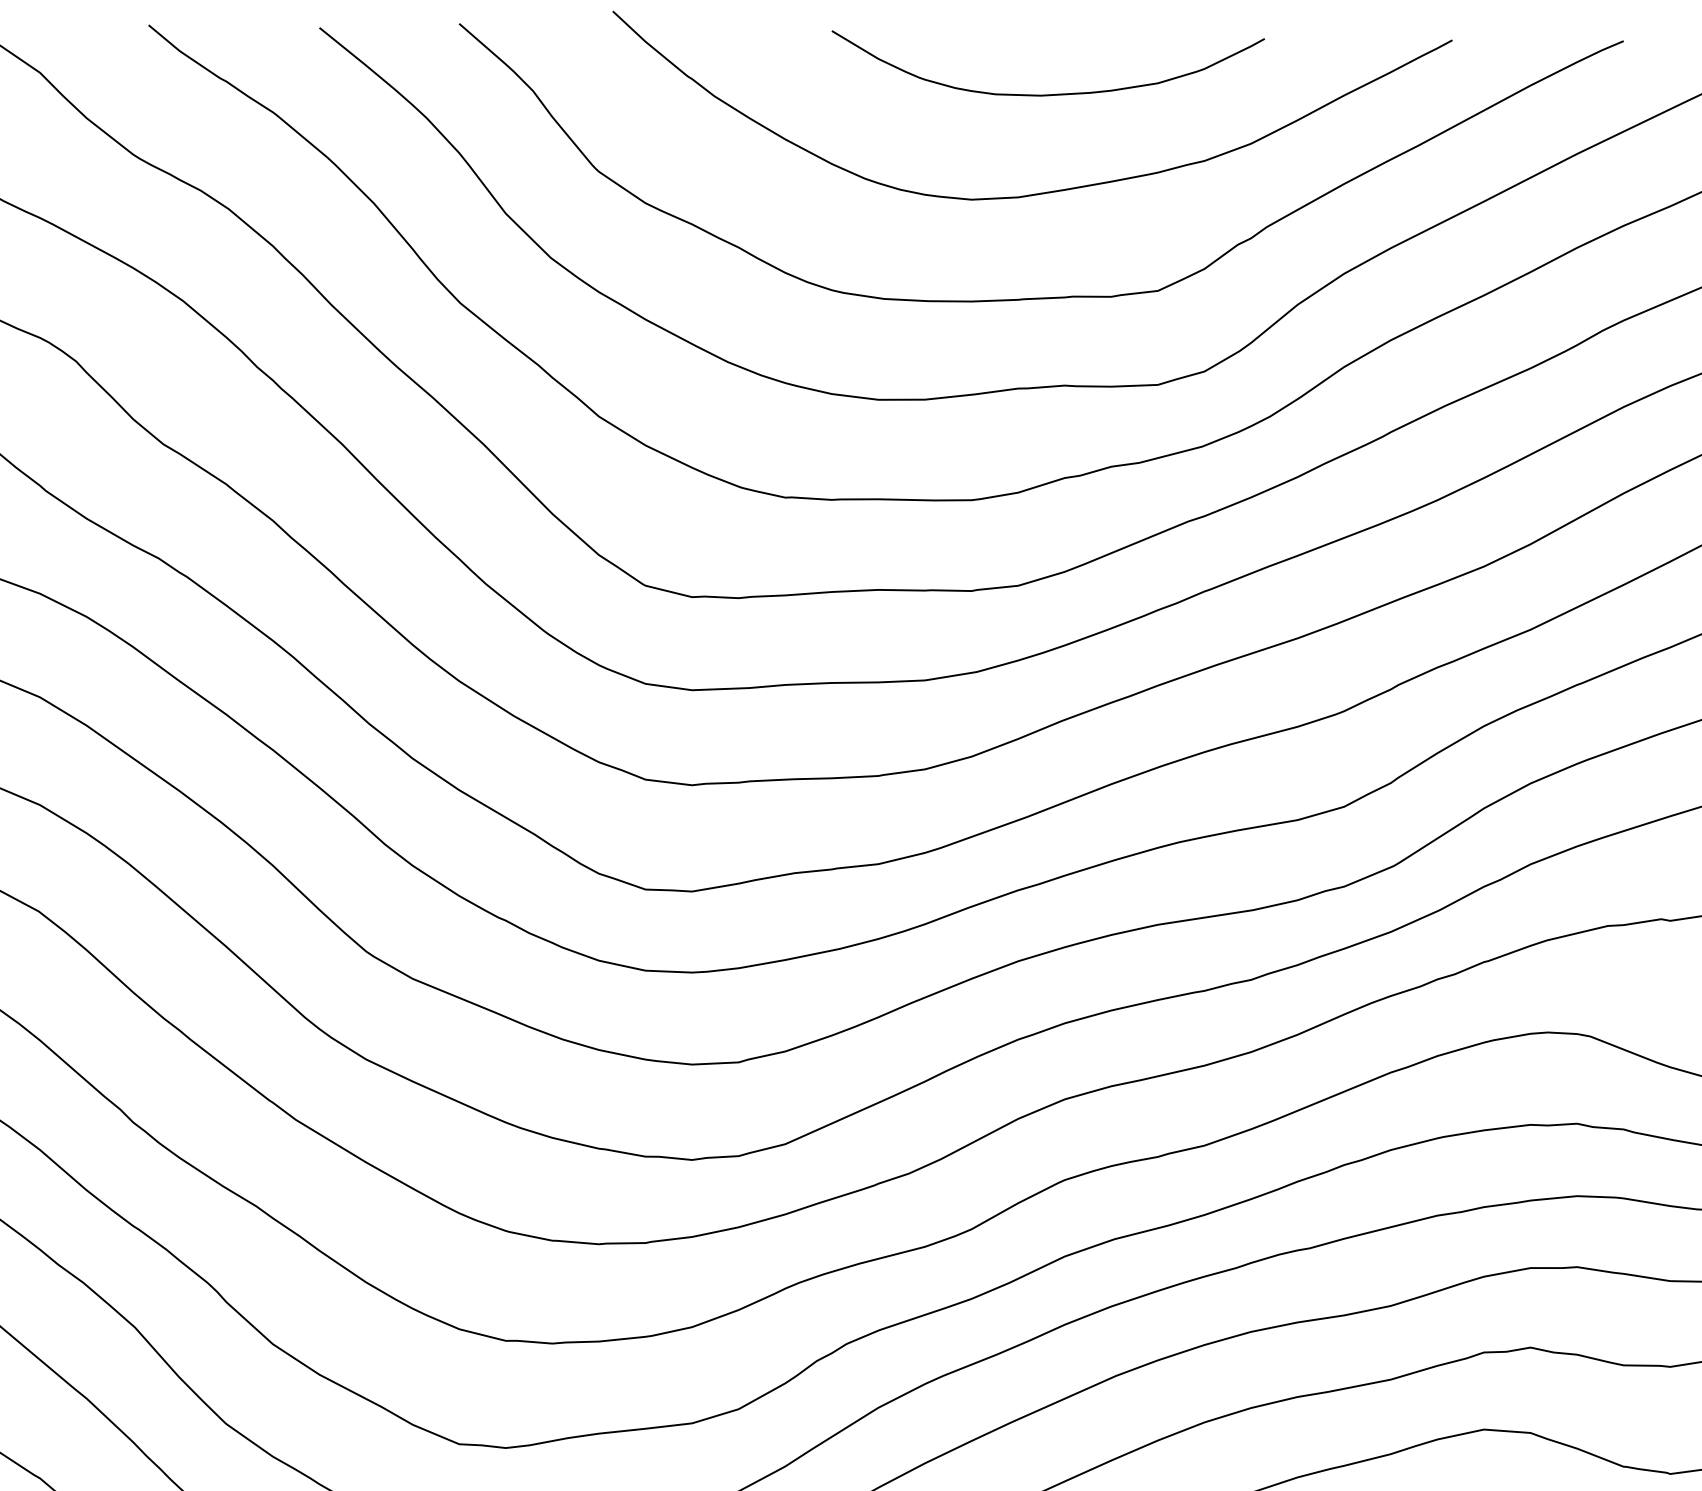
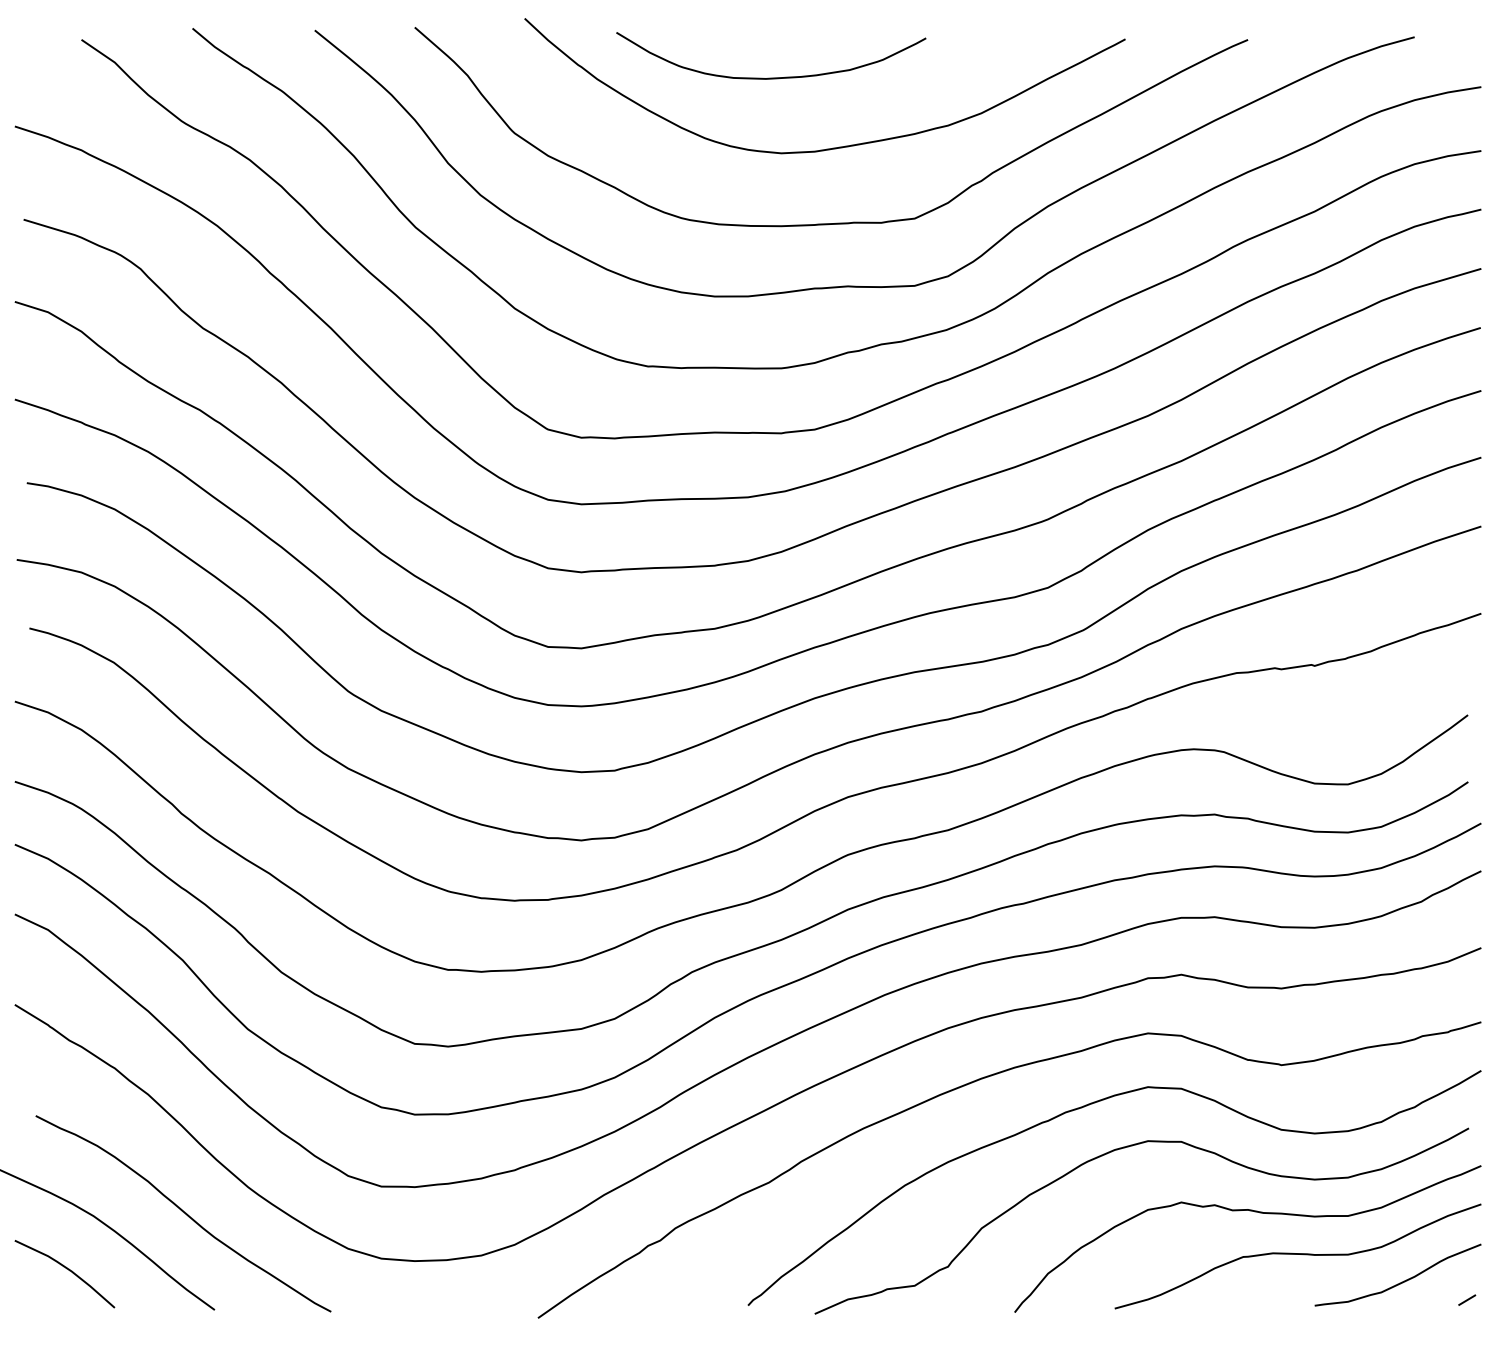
curve: (1048, 93) -> (771, 77), moved

